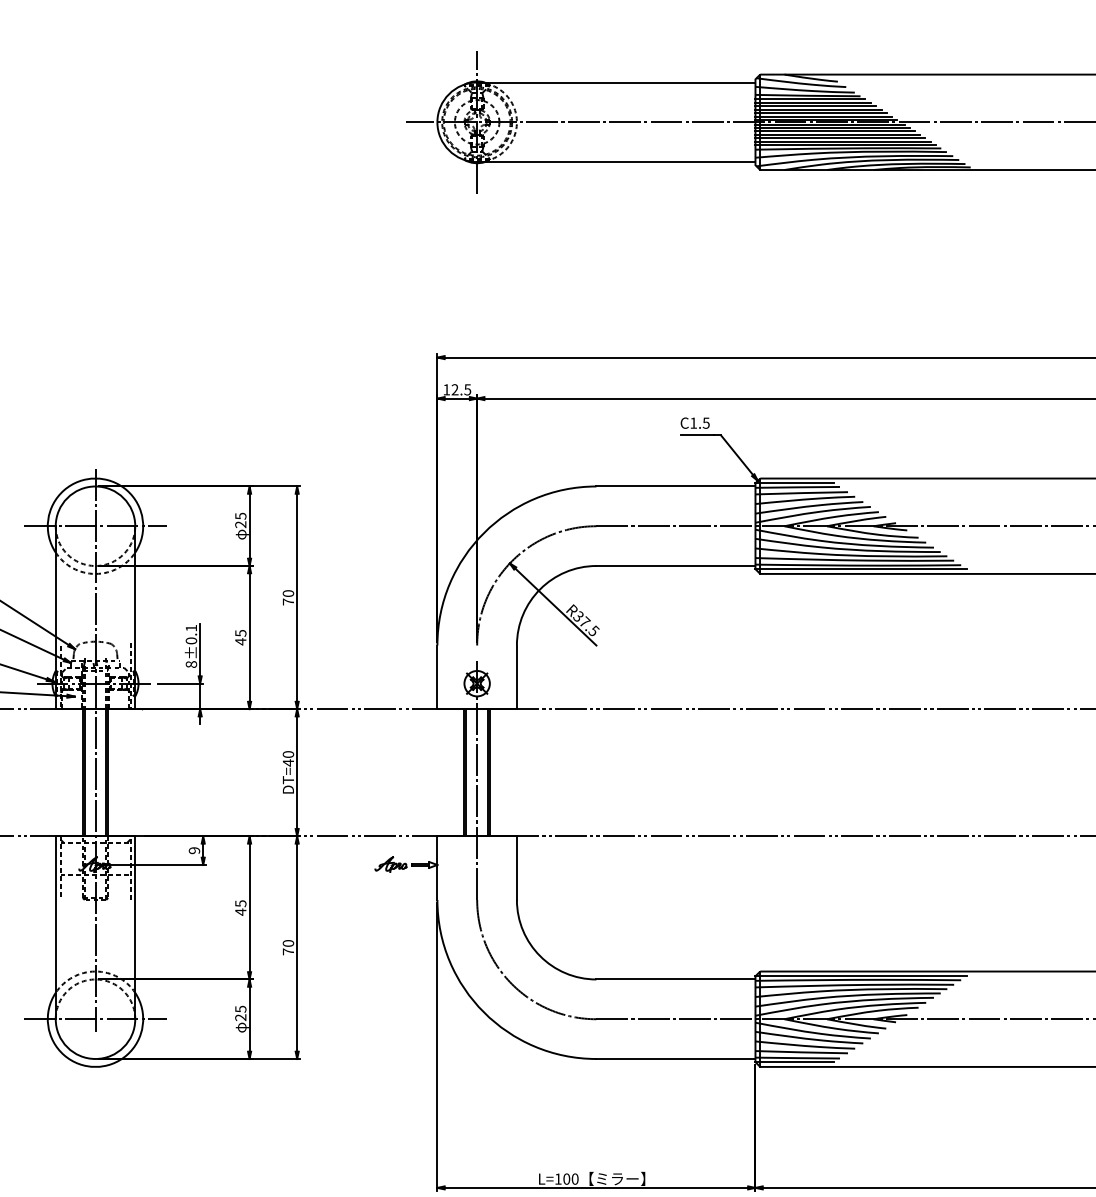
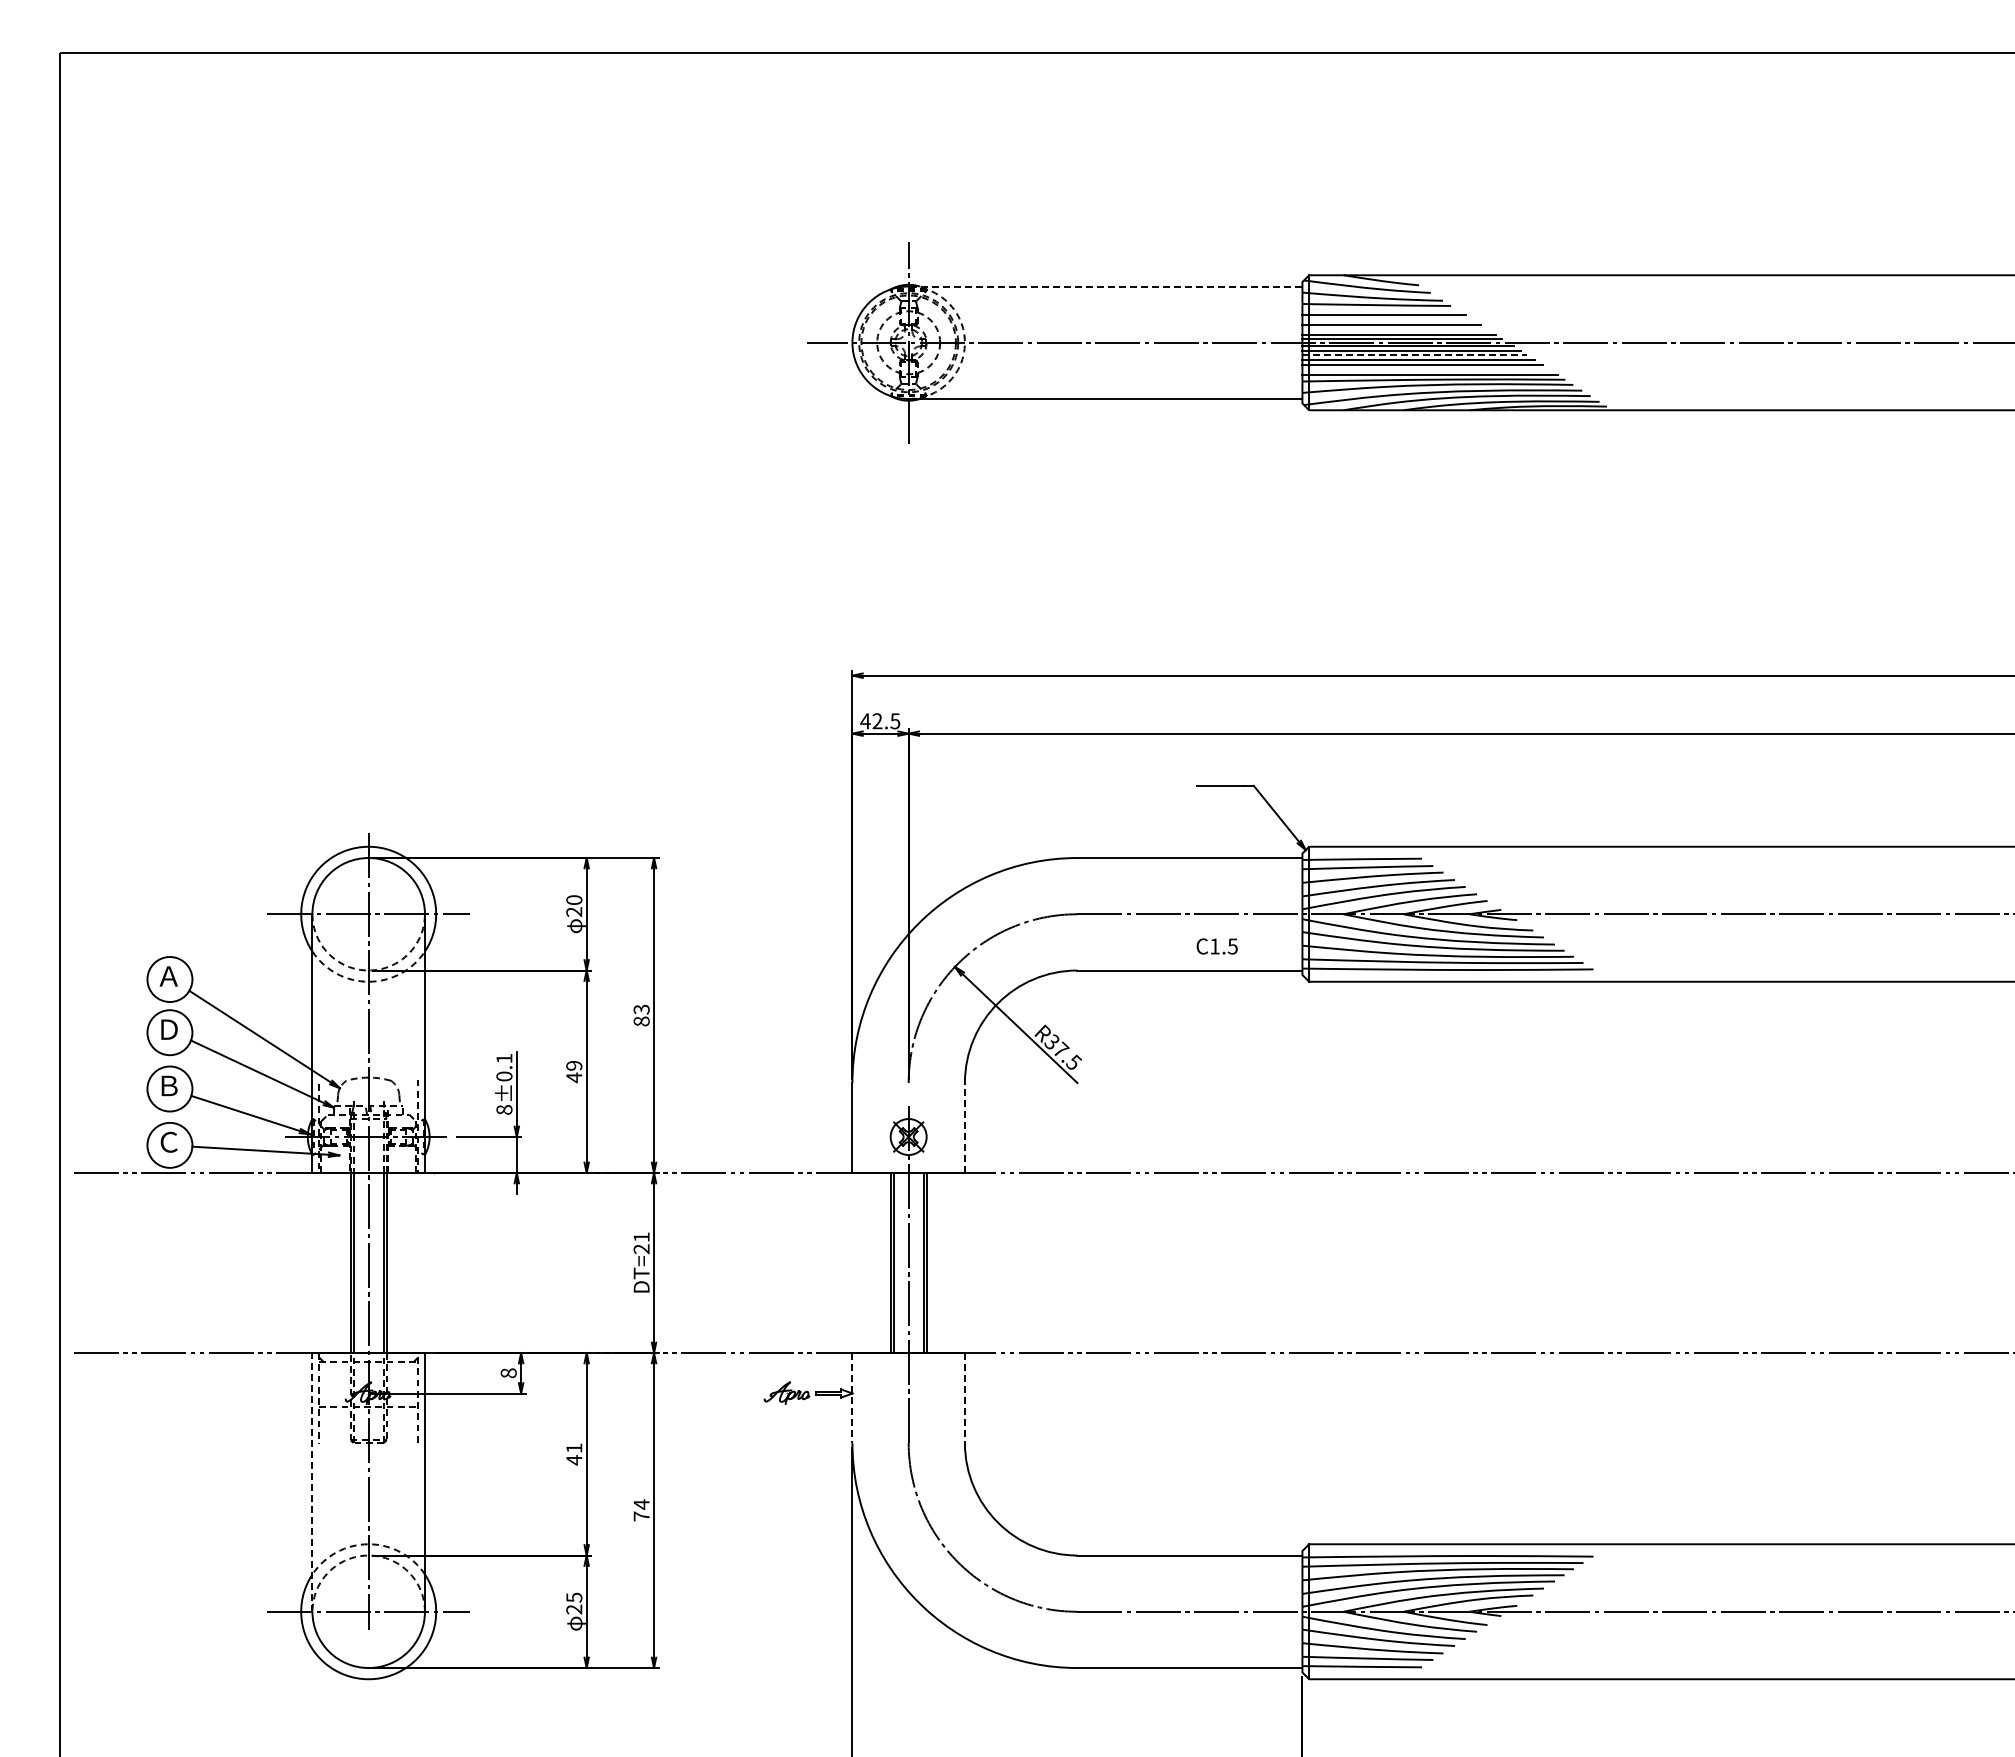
line: (616, 82) -> (1105, 286), solid -> dashed
line: (809, 99) -> (1379, 310), removed
line: (815, 106) -> (1387, 320), removed
line: (821, 113) -> (1395, 330), removed
line: (834, 131) -> (1414, 355), solid -> dashed
line: (843, 141) -> (1426, 370), removed
text: (446, 389) -> (865, 721), 12.5 -> 42.5
text: (694, 423) -> (1216, 946), moved
line: (794, 483) -> (1357, 853), removed
text: (240, 516) -> (574, 900), 25 -> 20
line: (861, 569) -> (1452, 975), removed
text: (288, 597) -> (641, 1015), 70 -> 83
text: (240, 633) -> (574, 1065), 45 -> 49
line: (516, 676) -> (964, 1127), solid -> dashed
text: (288, 758) -> (641, 1243), DT=40 -> DT=21
text: (194, 850) -> (508, 1373), 9 -> 8
line: (437, 868) -> (852, 1398), solid -> dashed
line: (516, 868) -> (964, 1398), solid -> dashed
text: (240, 903) -> (574, 1448), 45 -> 41
line: (55, 927) -> (312, 1481), solid -> dashed
text: (288, 943) -> (641, 1504), 70 -> 74
line: (861, 976) -> (1452, 1551), removed
line: (794, 1062) -> (1357, 1672), removed

